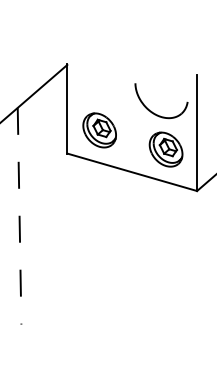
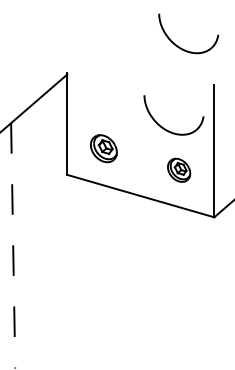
part: (168, 41) -> (181, 47), added
part: (99, 130) -> (103, 148), size x0.7
part: (165, 149) -> (178, 170), size x0.6

